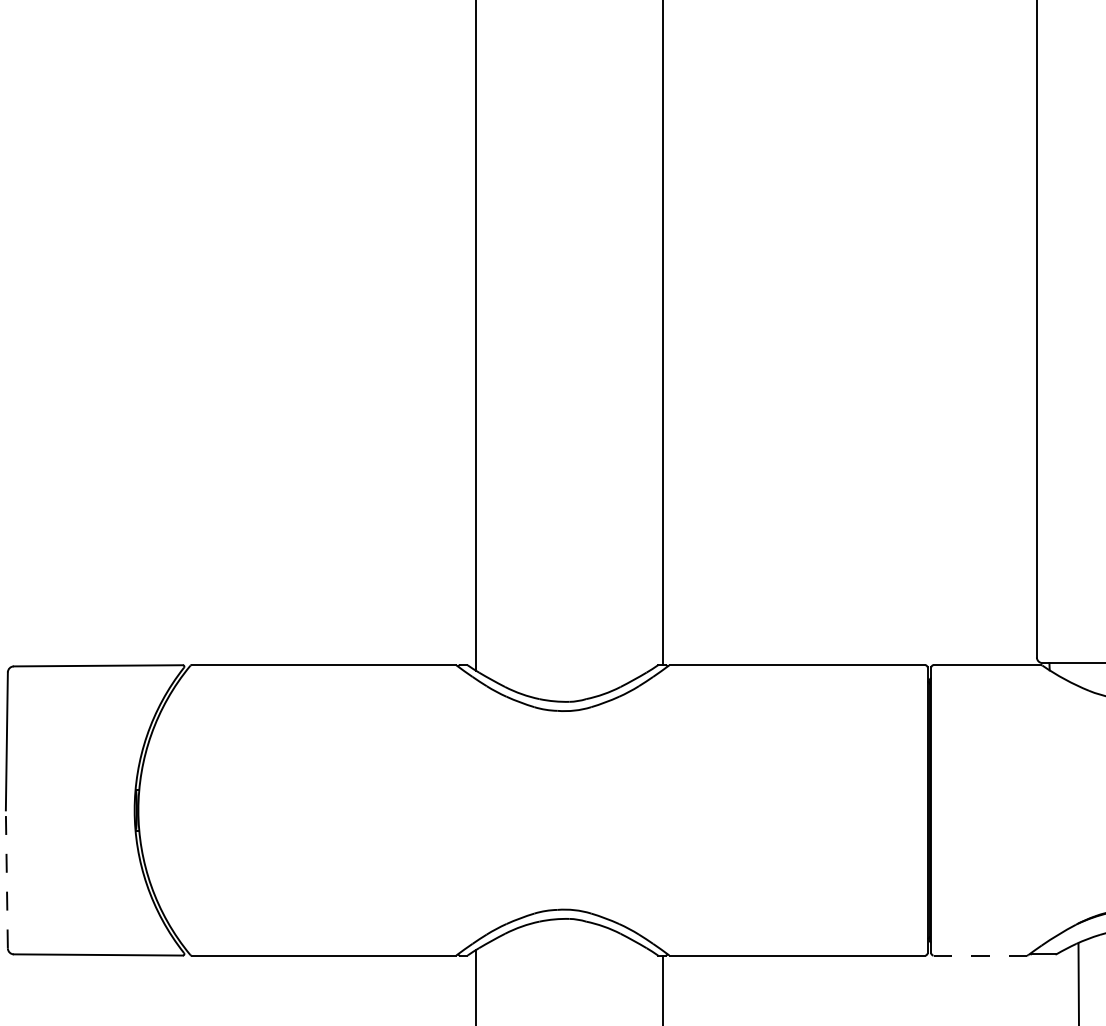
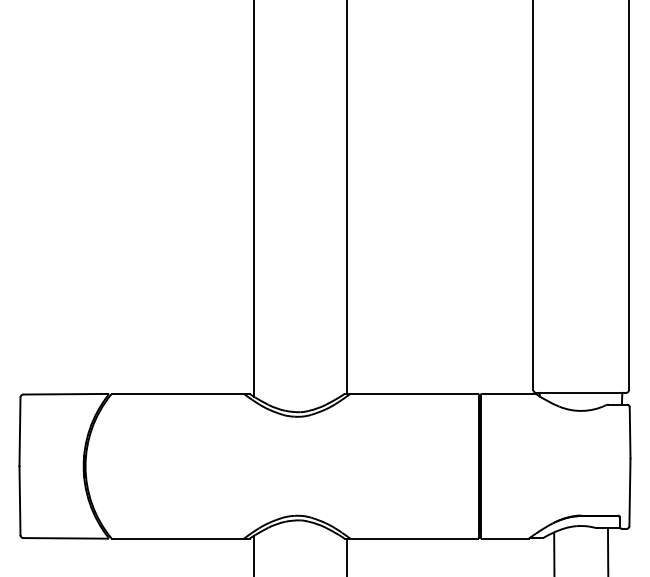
line: (5, 878) -> (19, 500), dashed -> solid
line: (980, 955) -> (505, 538), dashed -> solid

